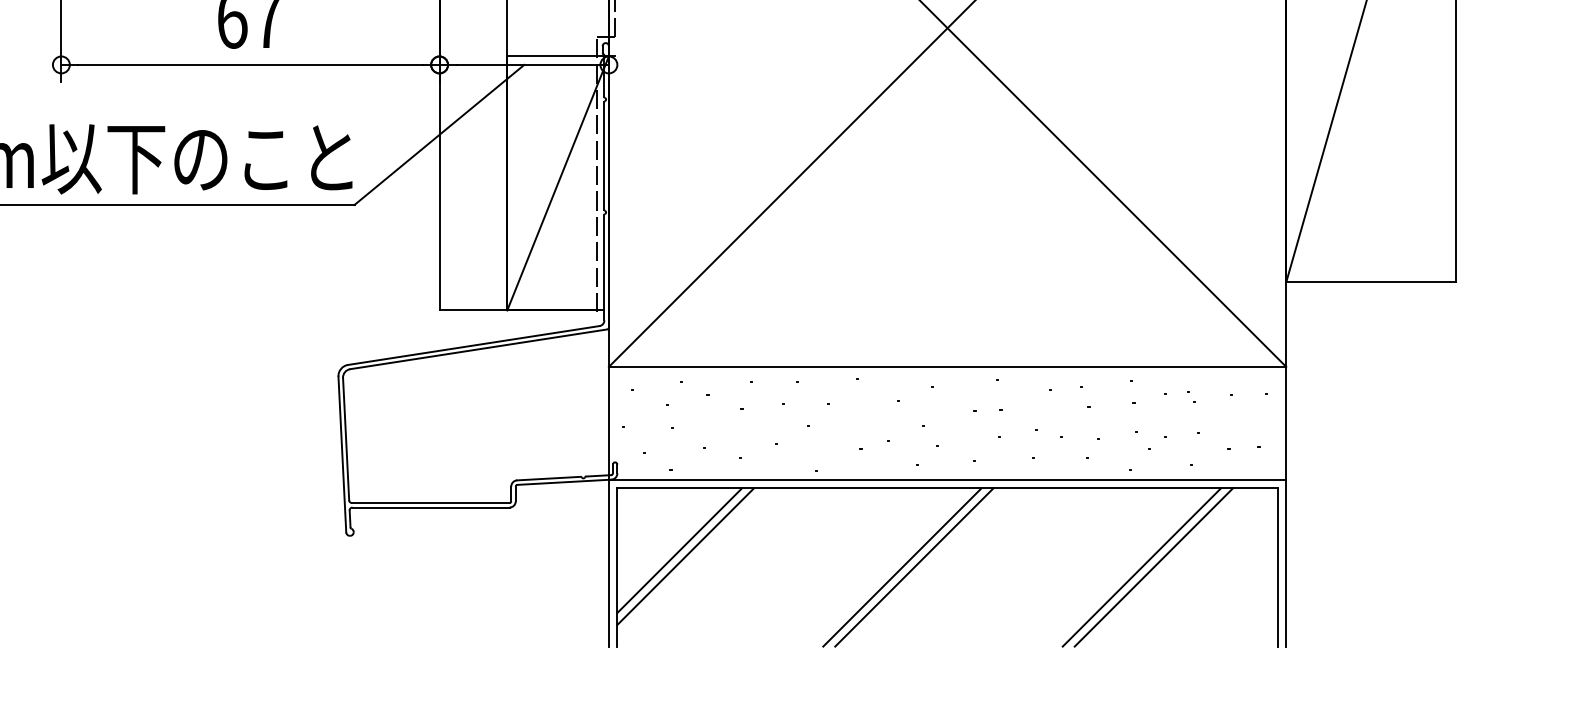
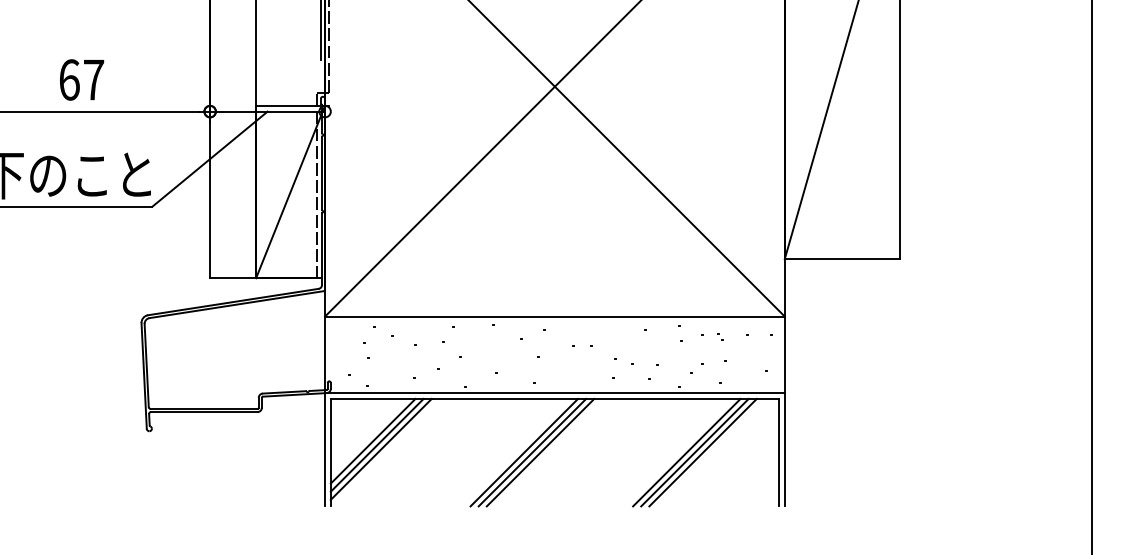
line: (690, 561) -> (380, 448), added
line: (926, 567) -> (540, 452), added
line: (1164, 567) -> (702, 452), added

